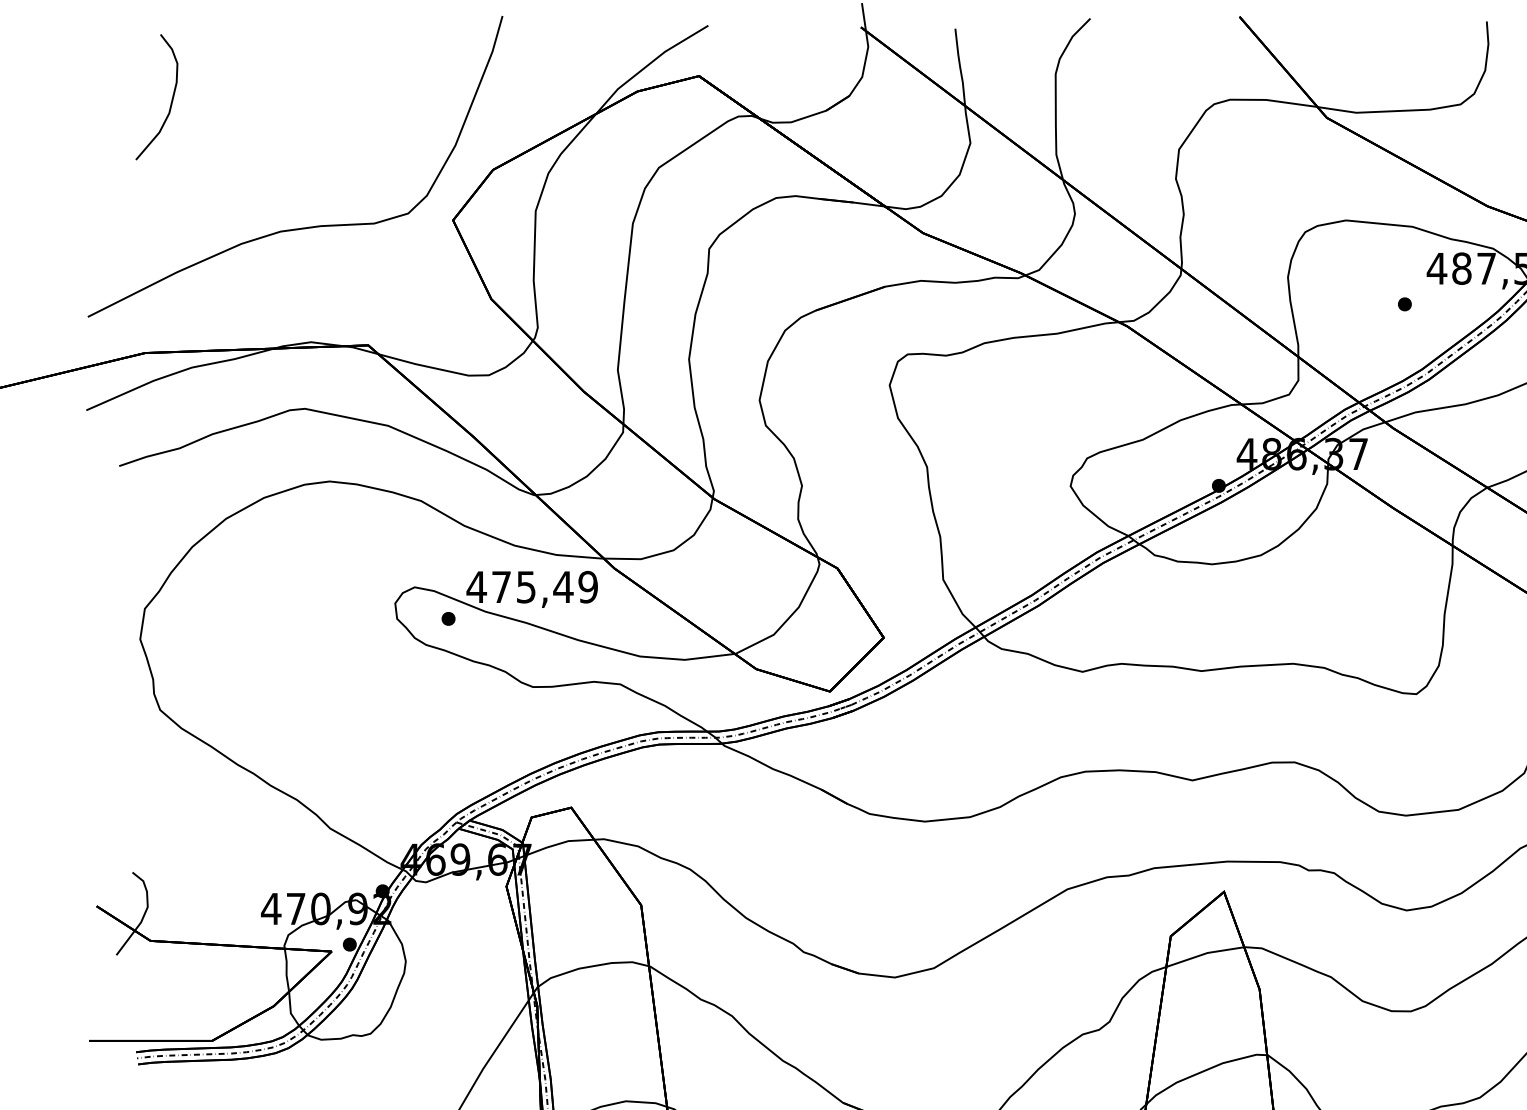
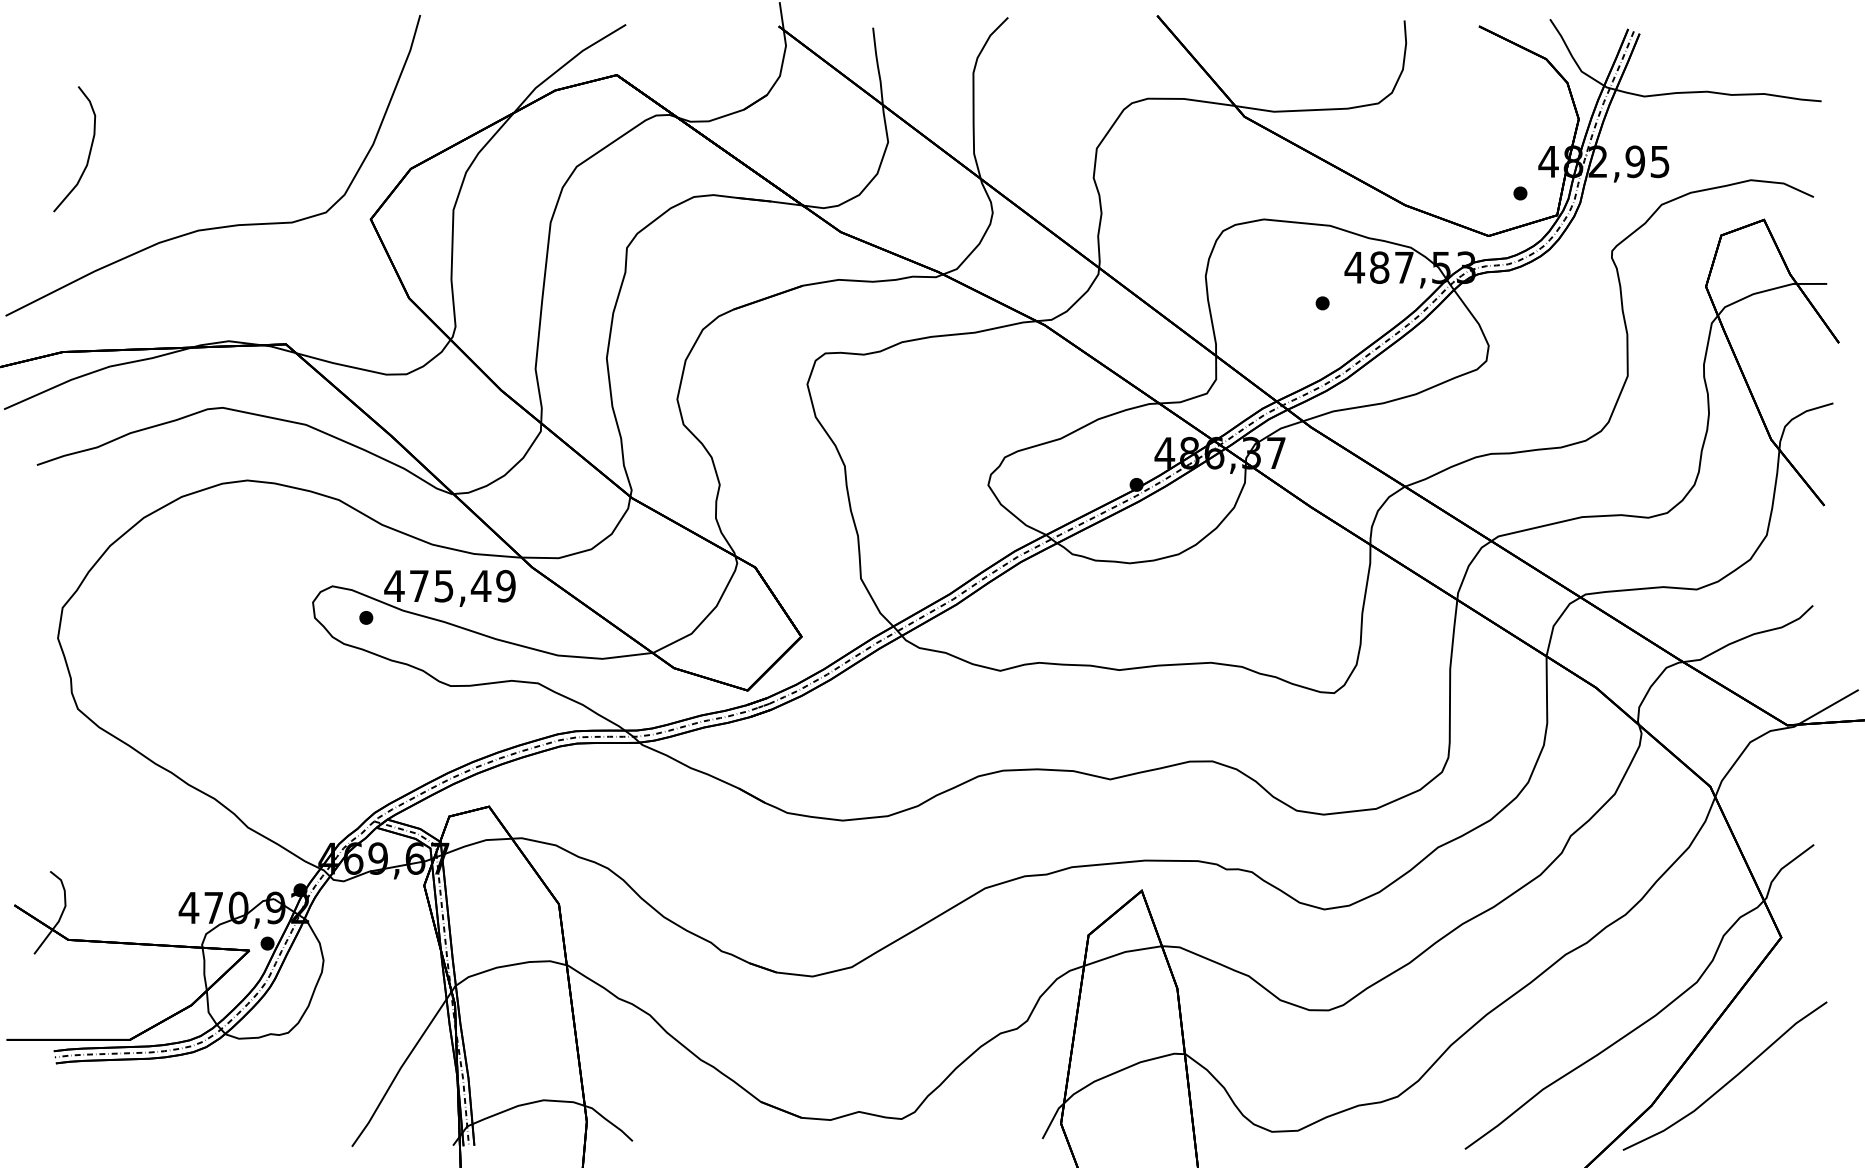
curve: (170, 102) -> (88, 154), moved

